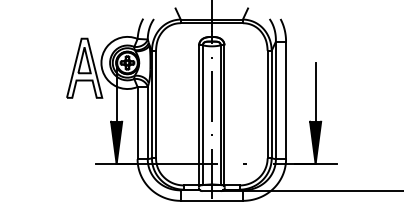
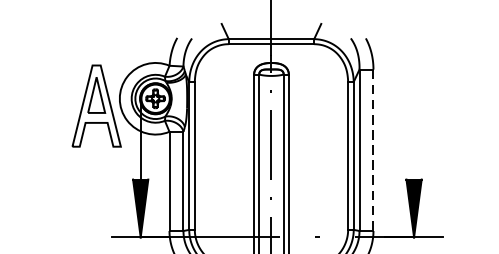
line: (315, 91) -> (413, 137), removed
line: (286, 100) -> (374, 150), solid -> dashed

